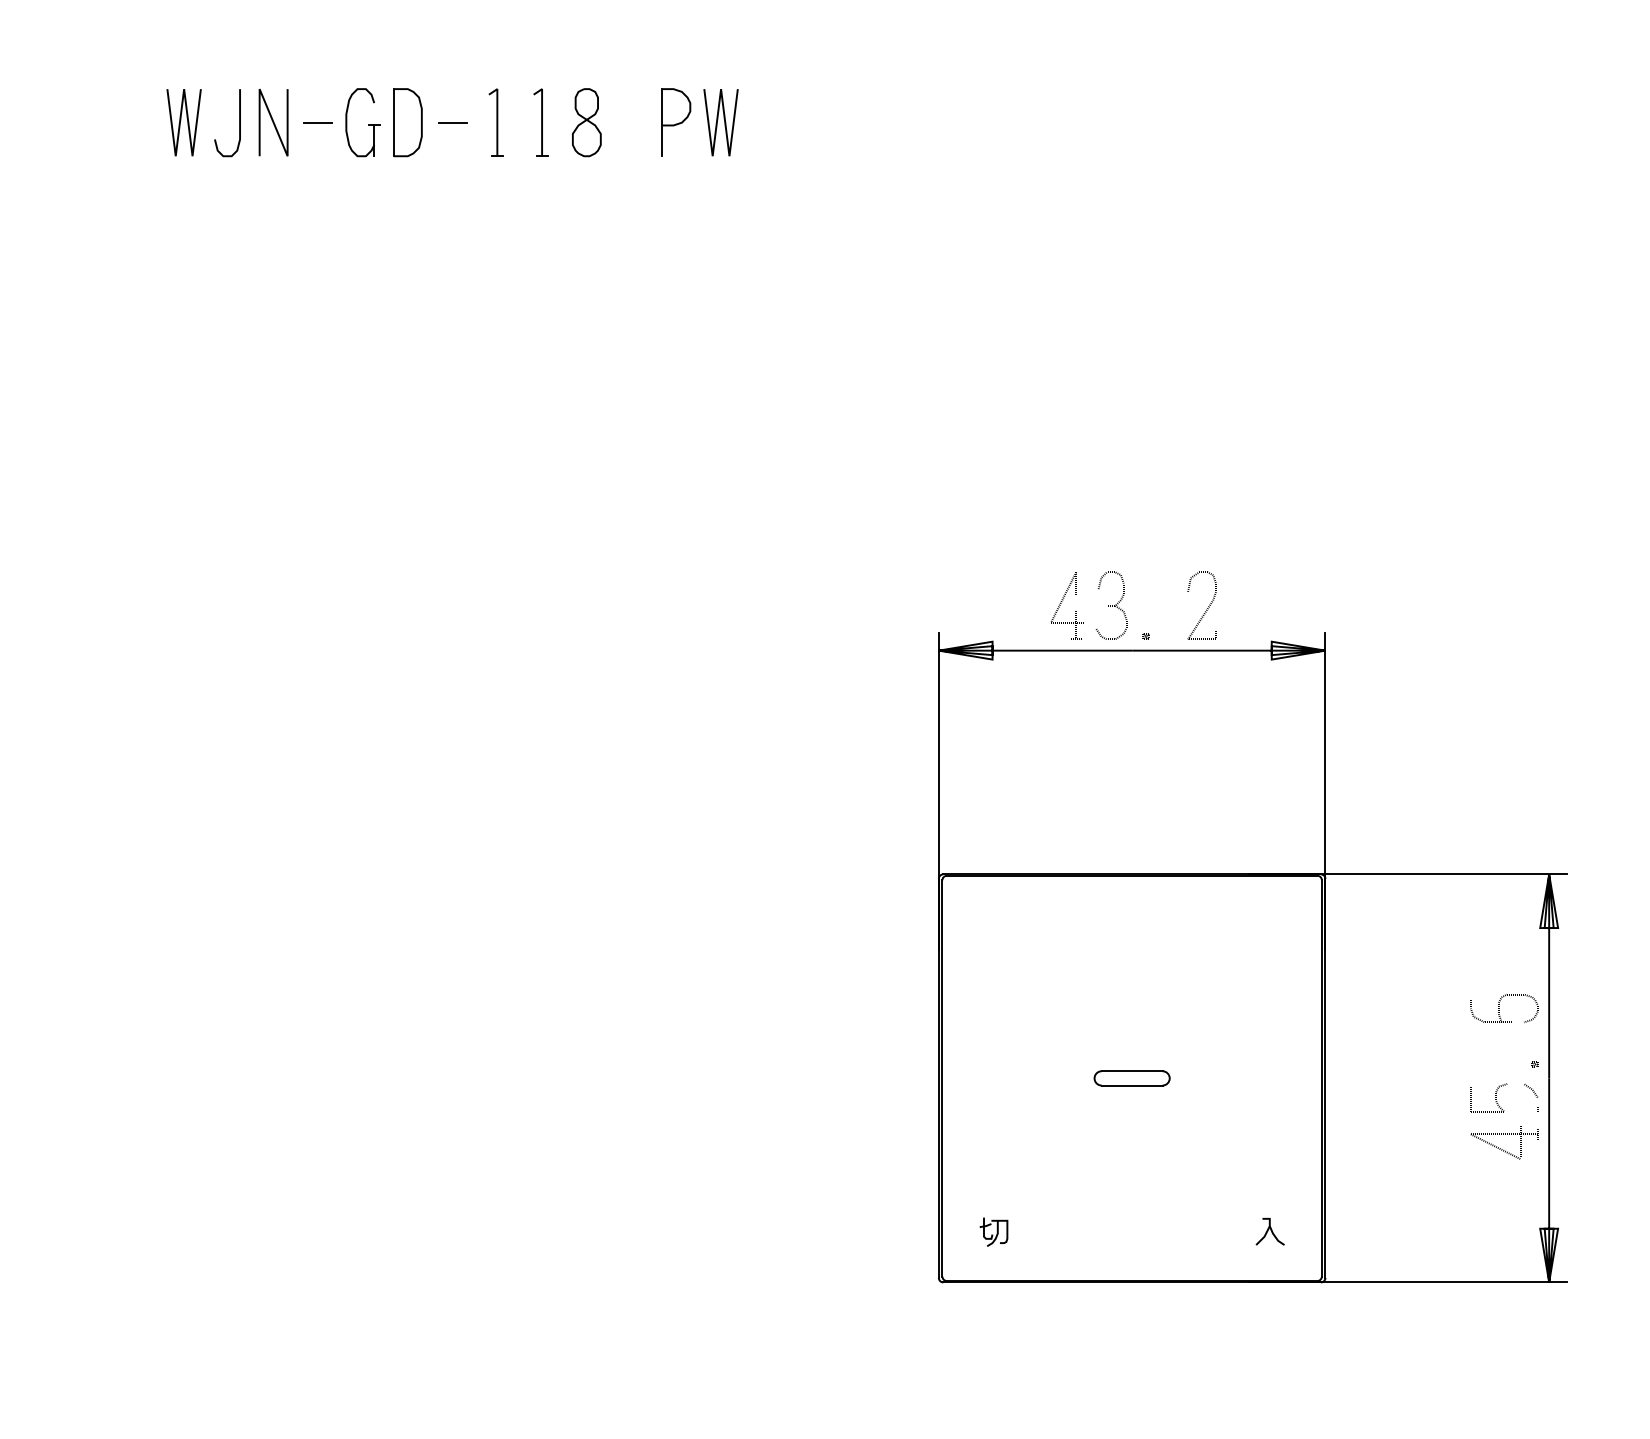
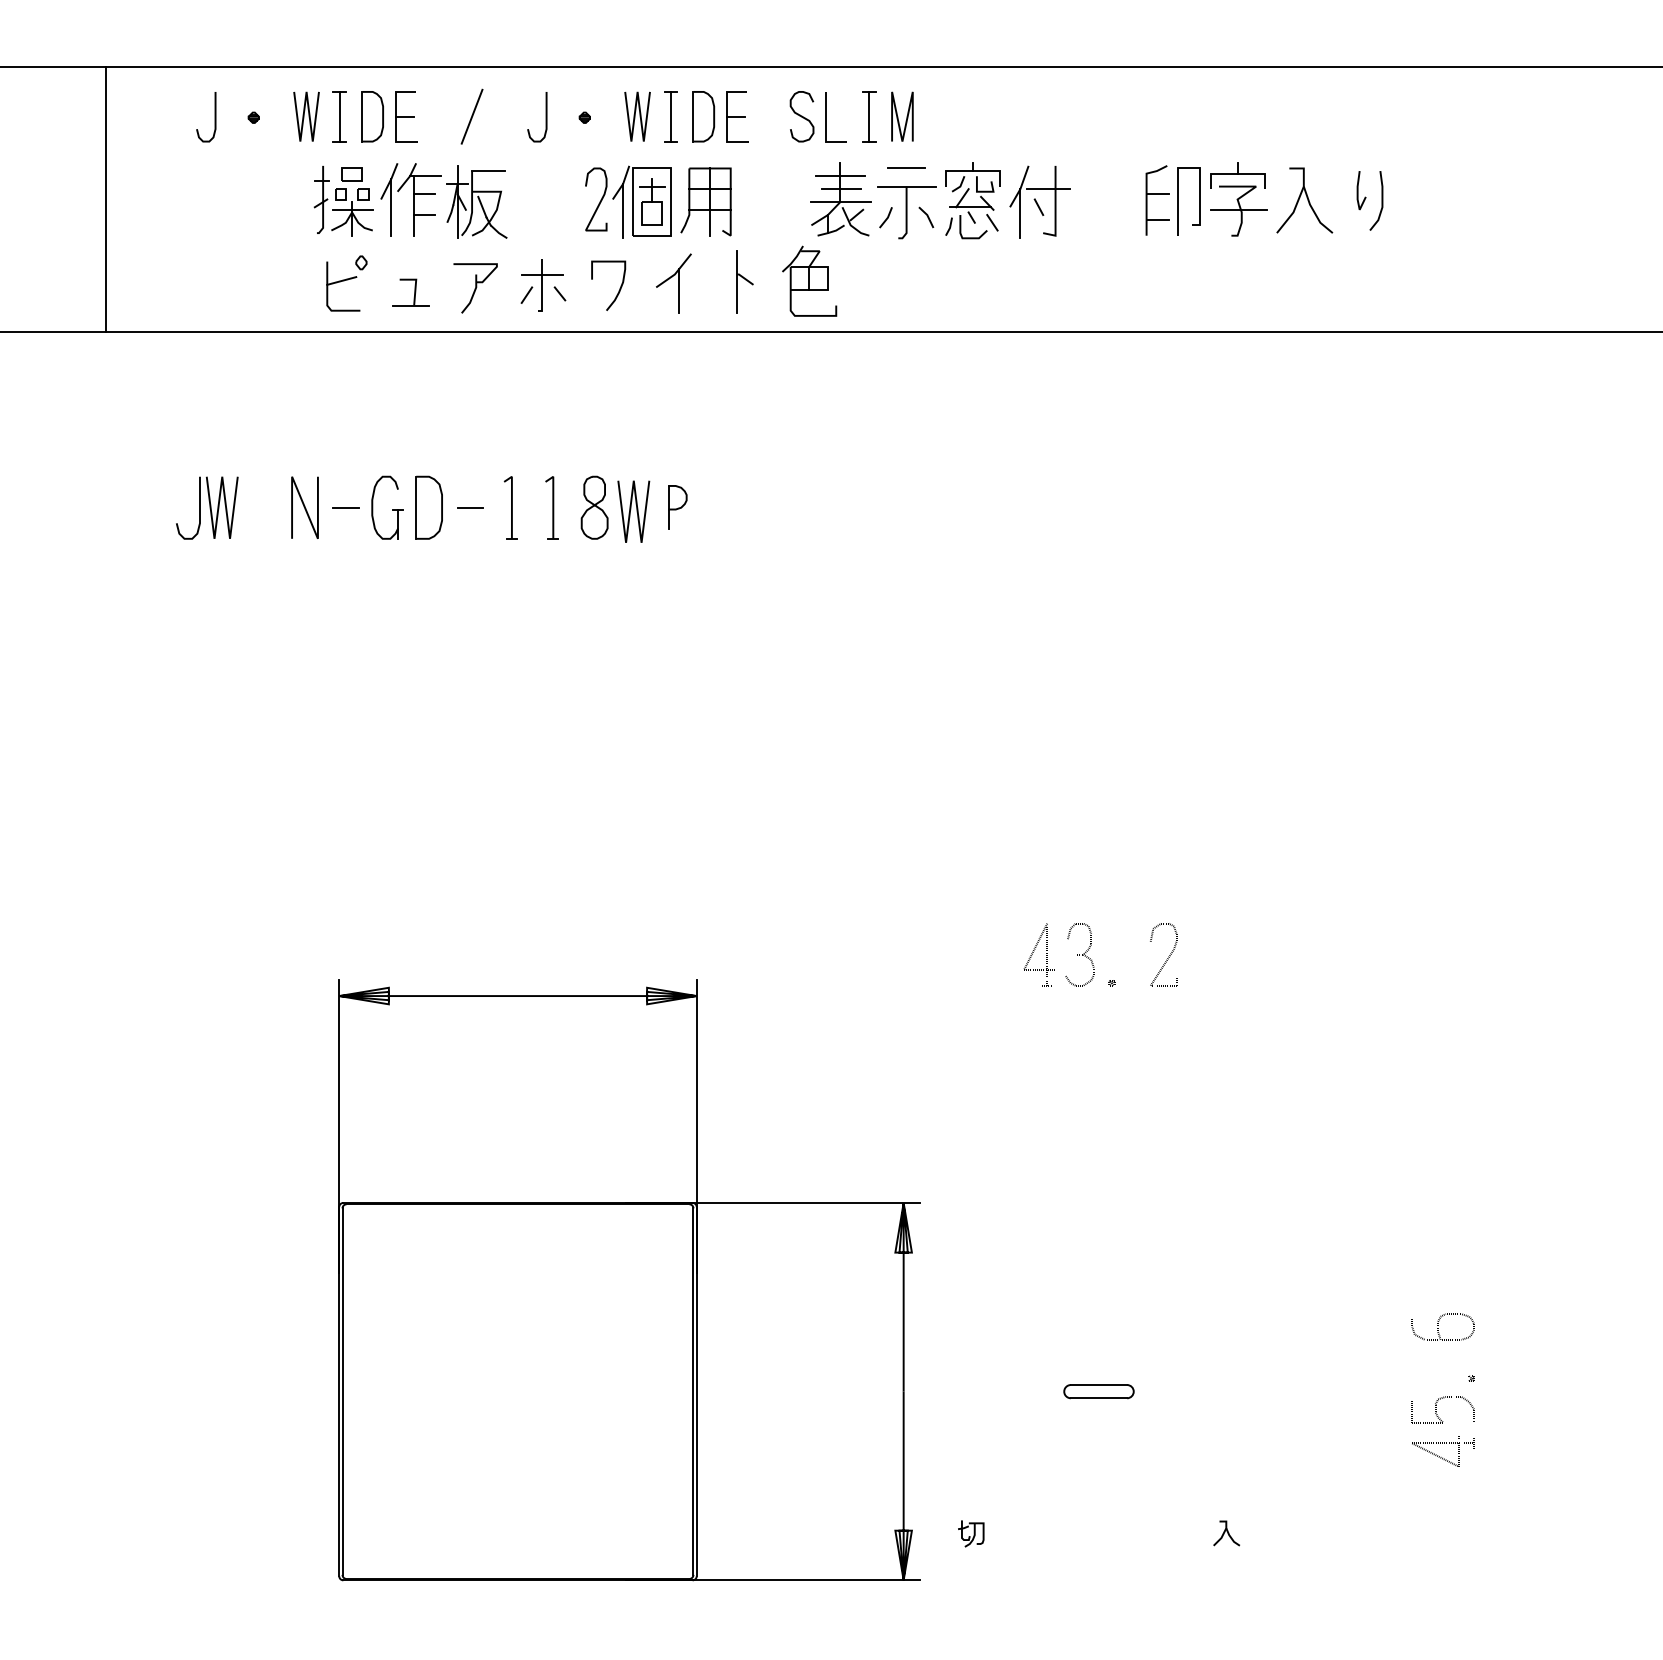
line: (718, 120) -> (631, 509), moved
curve: (239, 122) -> (199, 507), moved
part: (676, 122) -> (677, 507), size x0.7
part: (1252, 958) -> (629, 1280), moved

